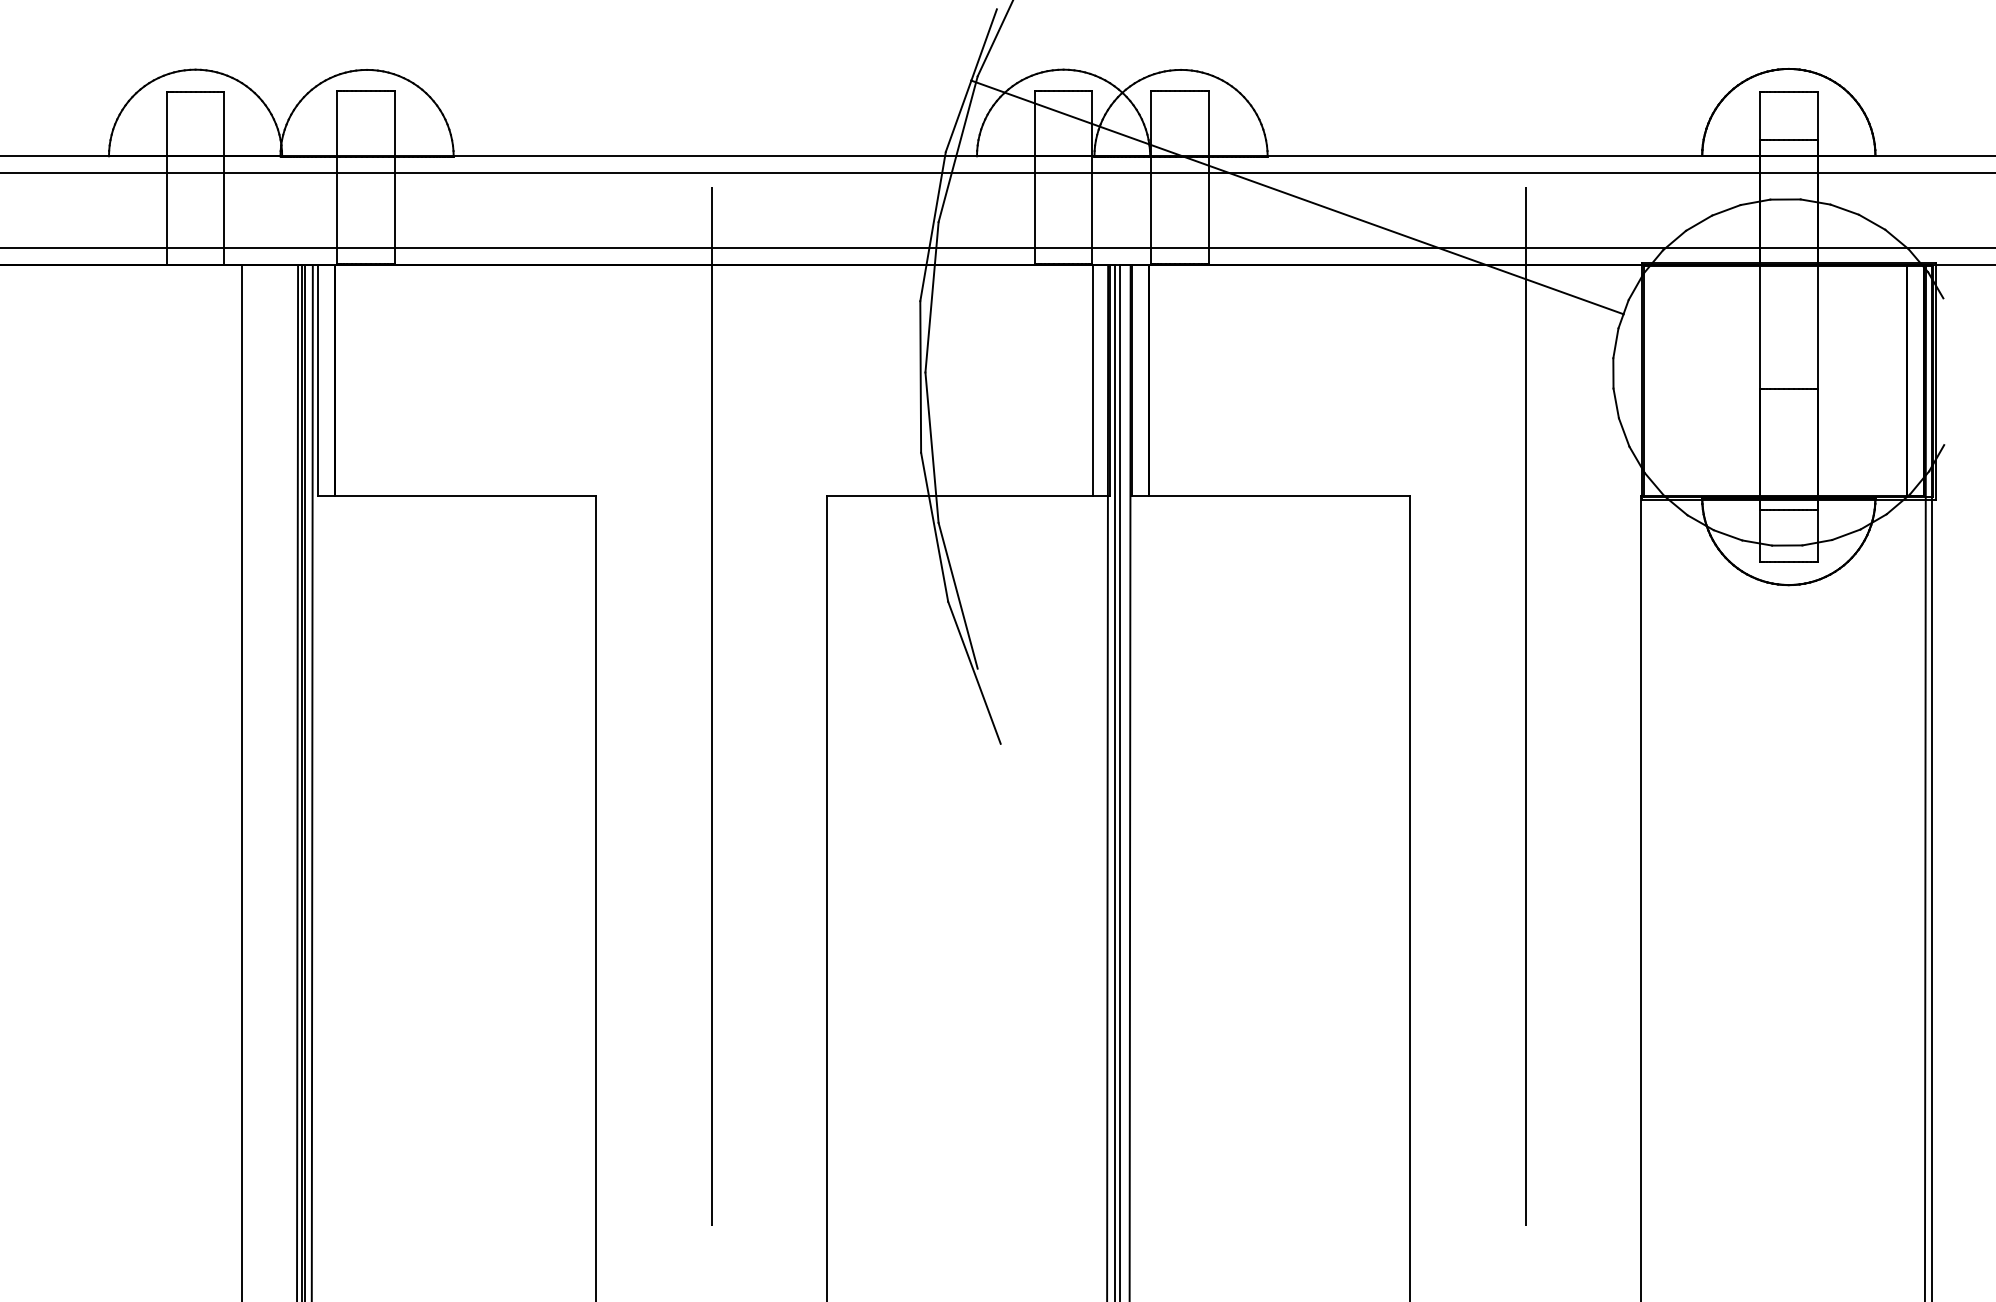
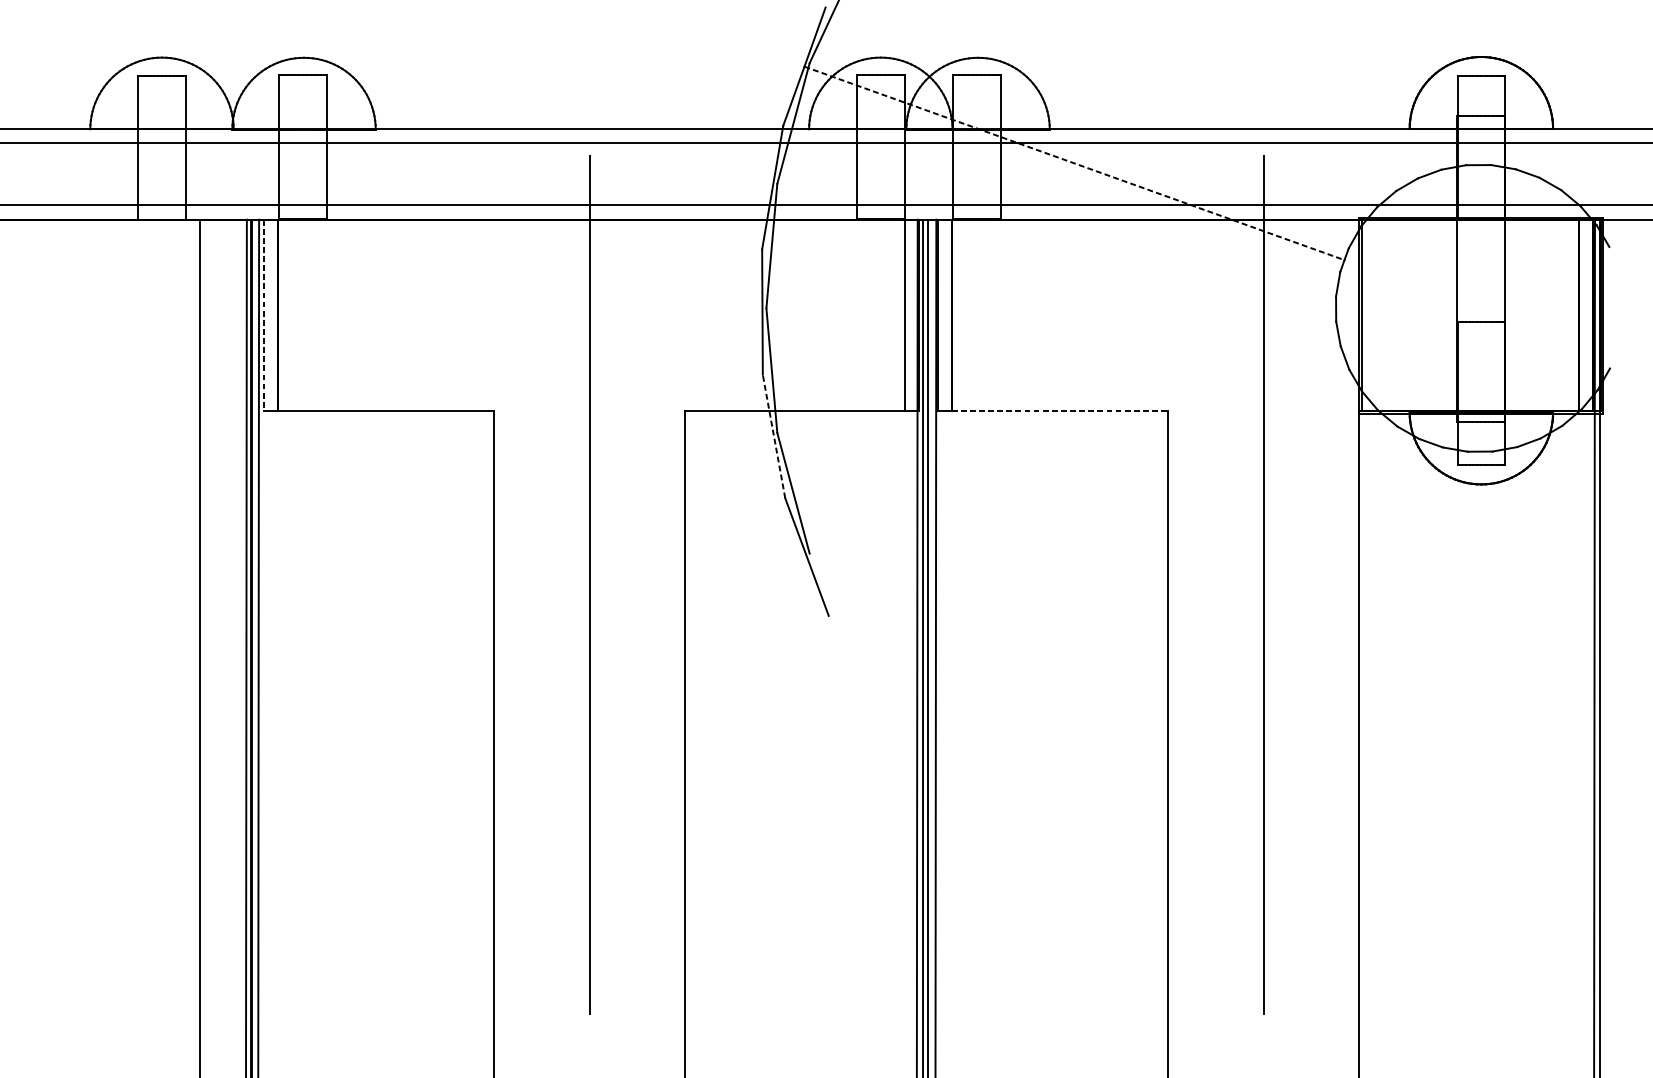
line: (1297, 197) -> (1074, 163), solid -> dashed
line: (318, 380) -> (263, 314), solid -> dashed
line: (1279, 496) -> (1059, 411), solid -> dashed
line: (934, 527) -> (773, 436), solid -> dashed

